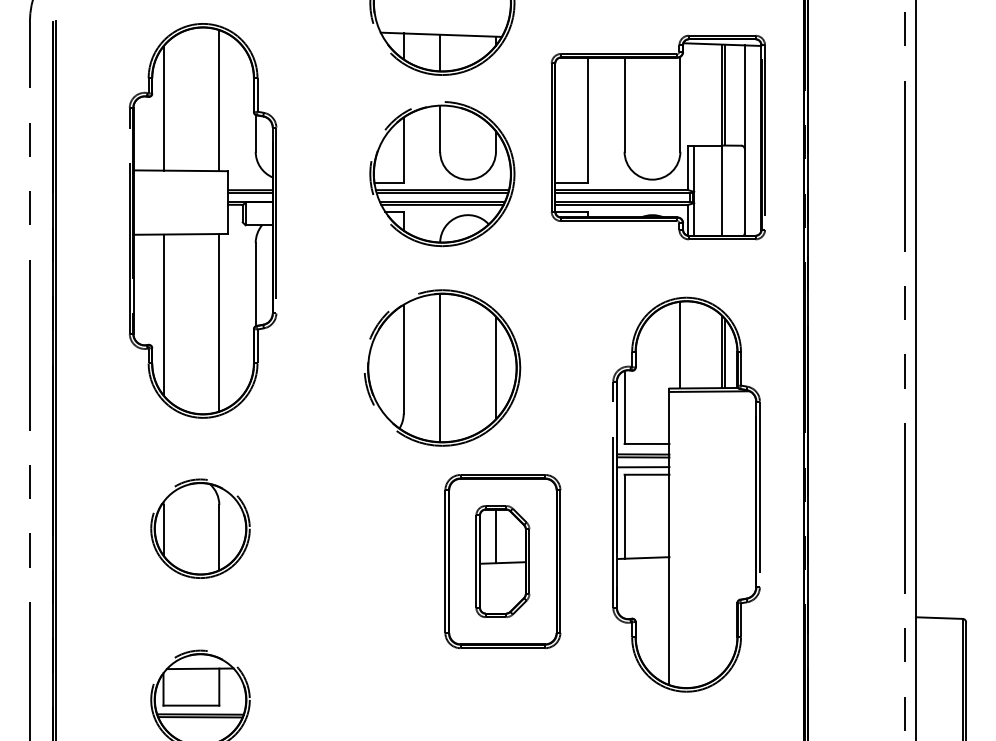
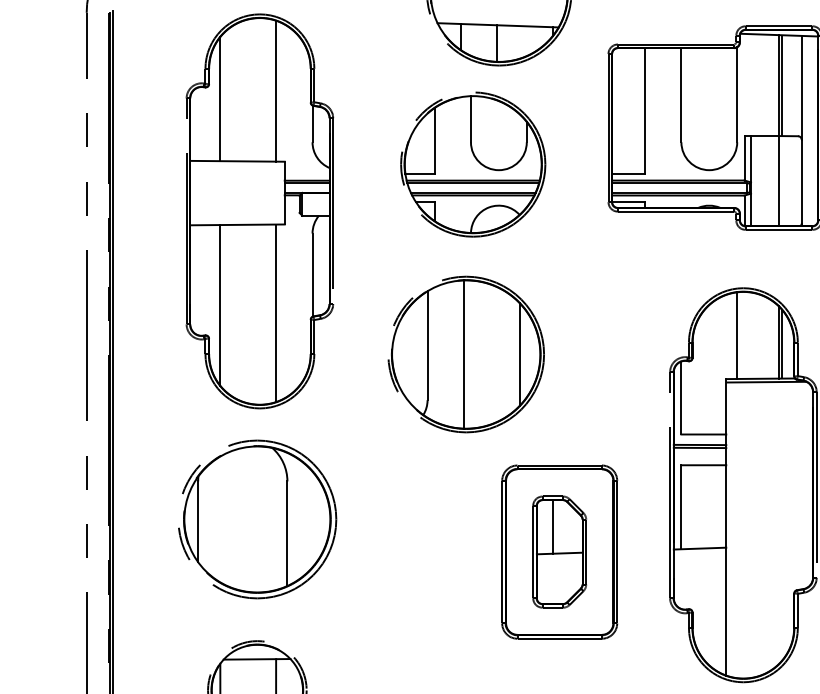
part: (442, 174) -> (473, 165), moved
part: (442, 367) -> (466, 354), moved
line: (642, 467) -> (699, 458), removed
part: (200, 528) -> (257, 519), size x1.6

